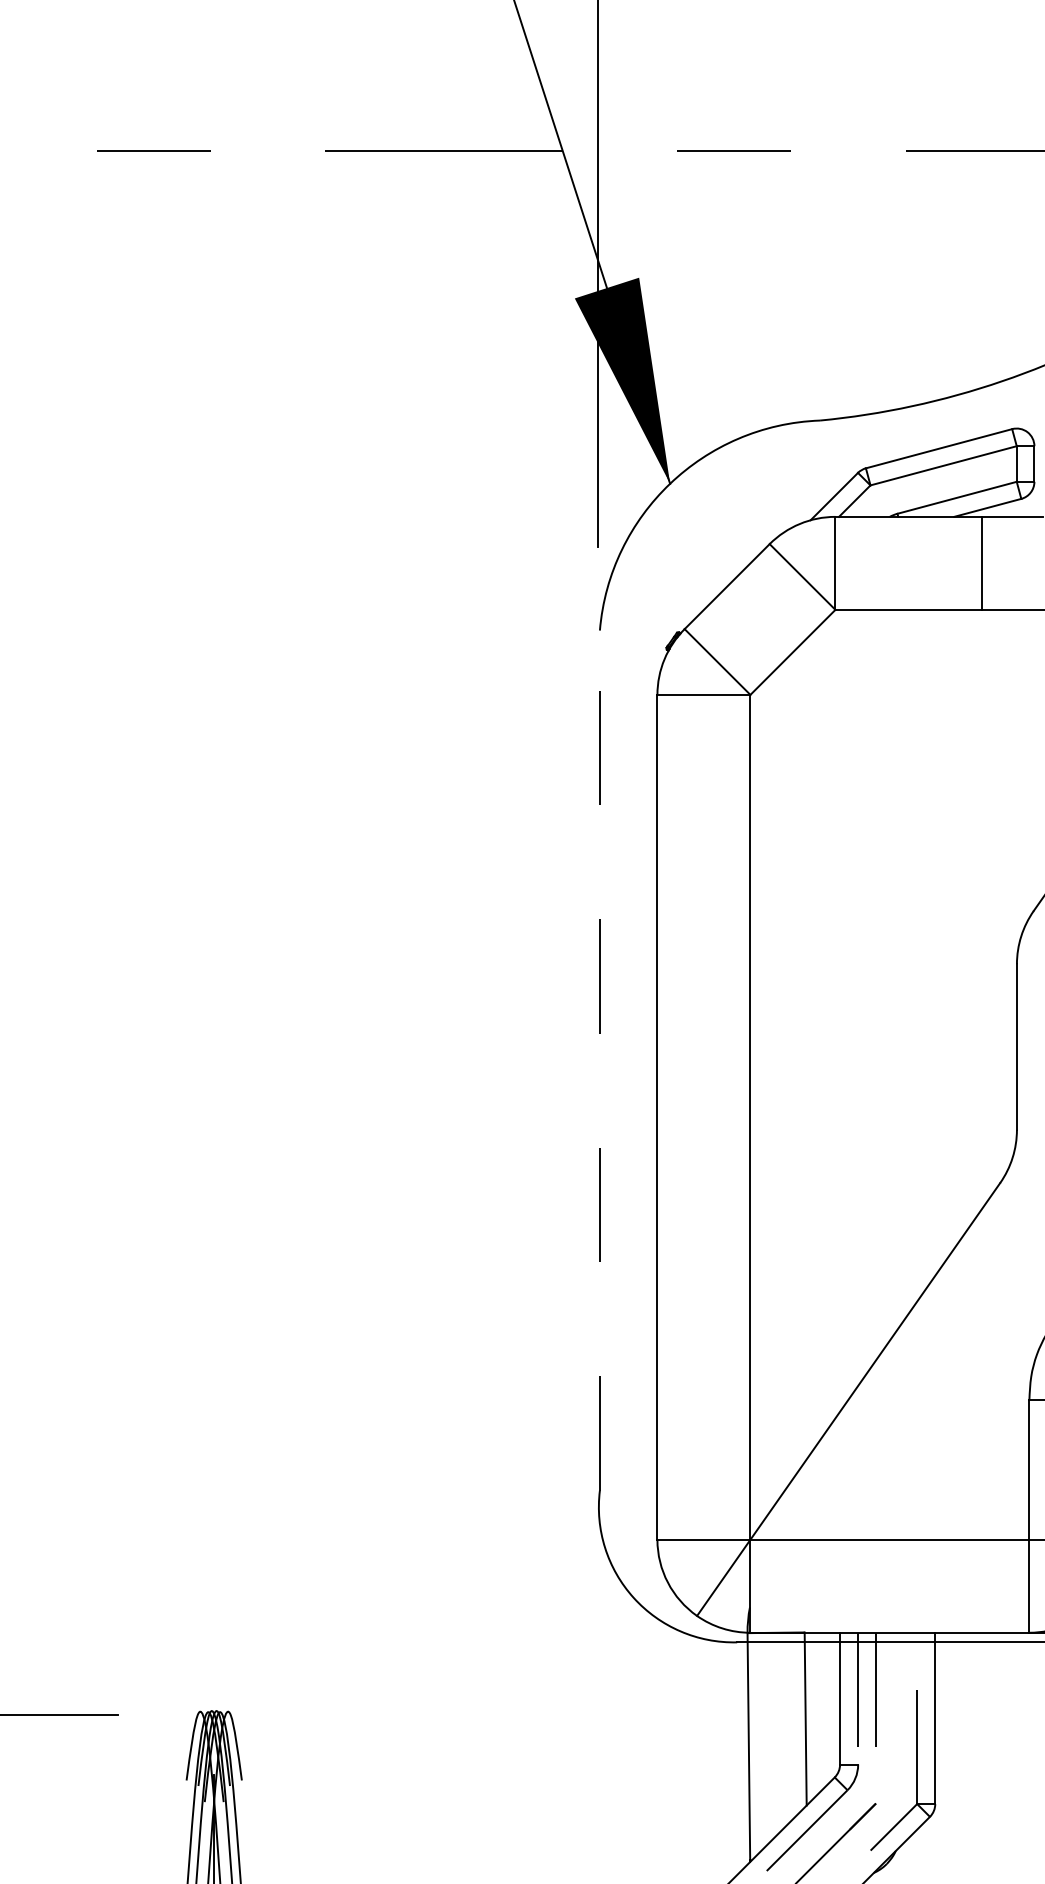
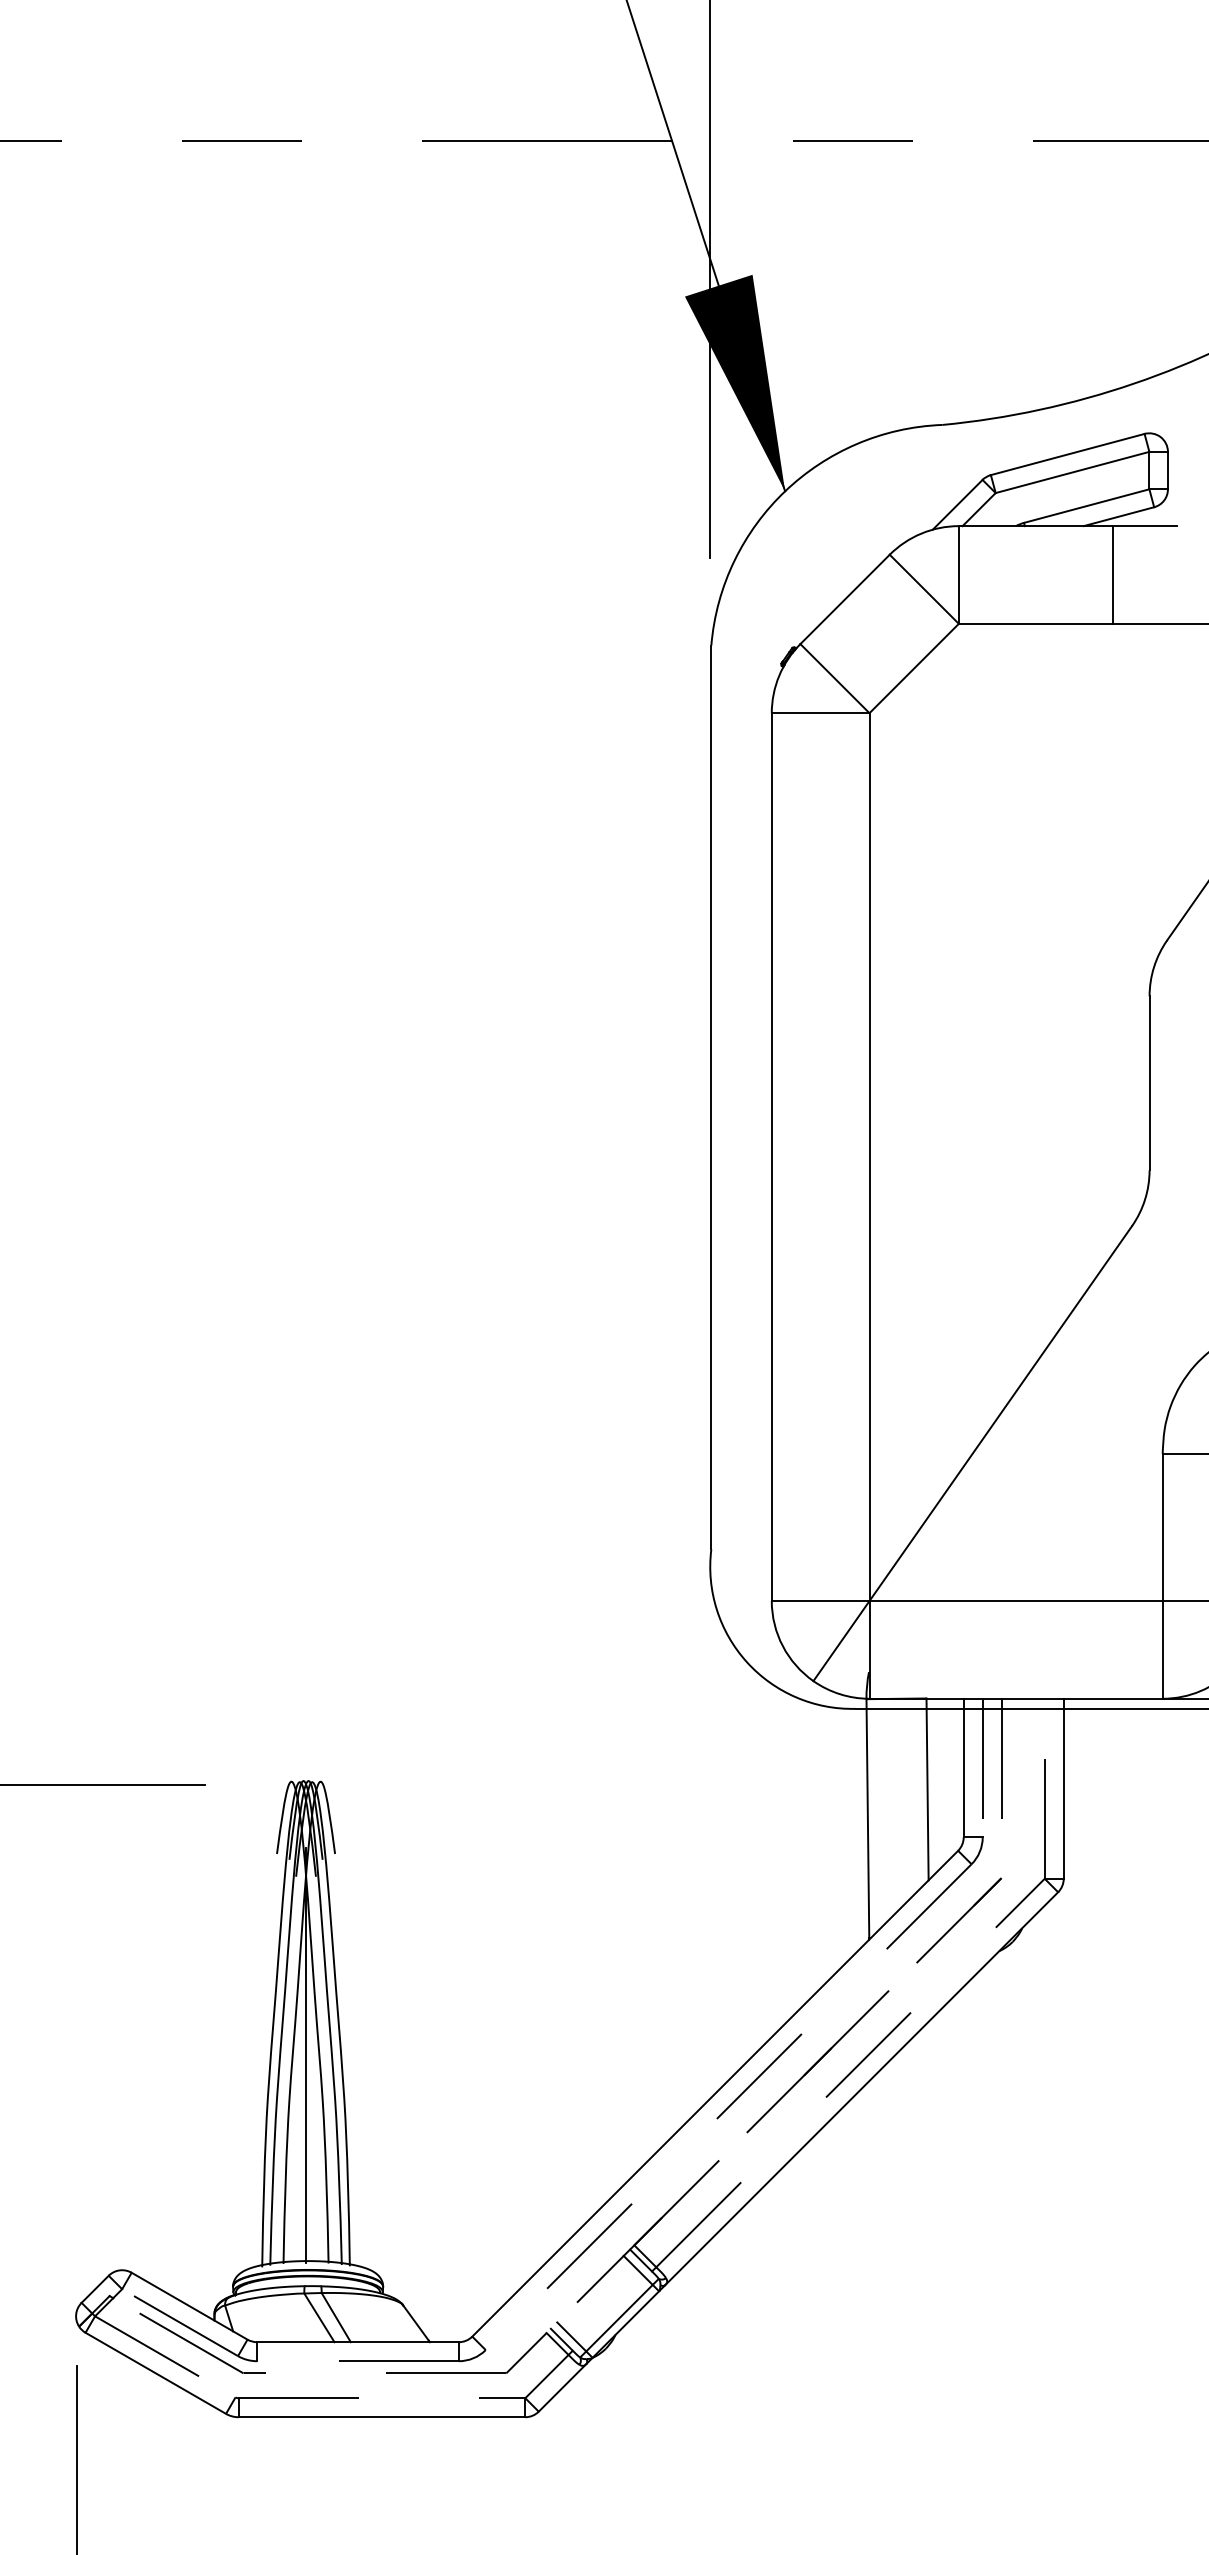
line: (600, 1060) -> (711, 1097), dashed -> solid

